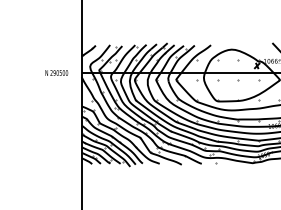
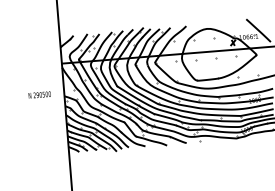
text: (56, 72) -> (39, 94), moved

